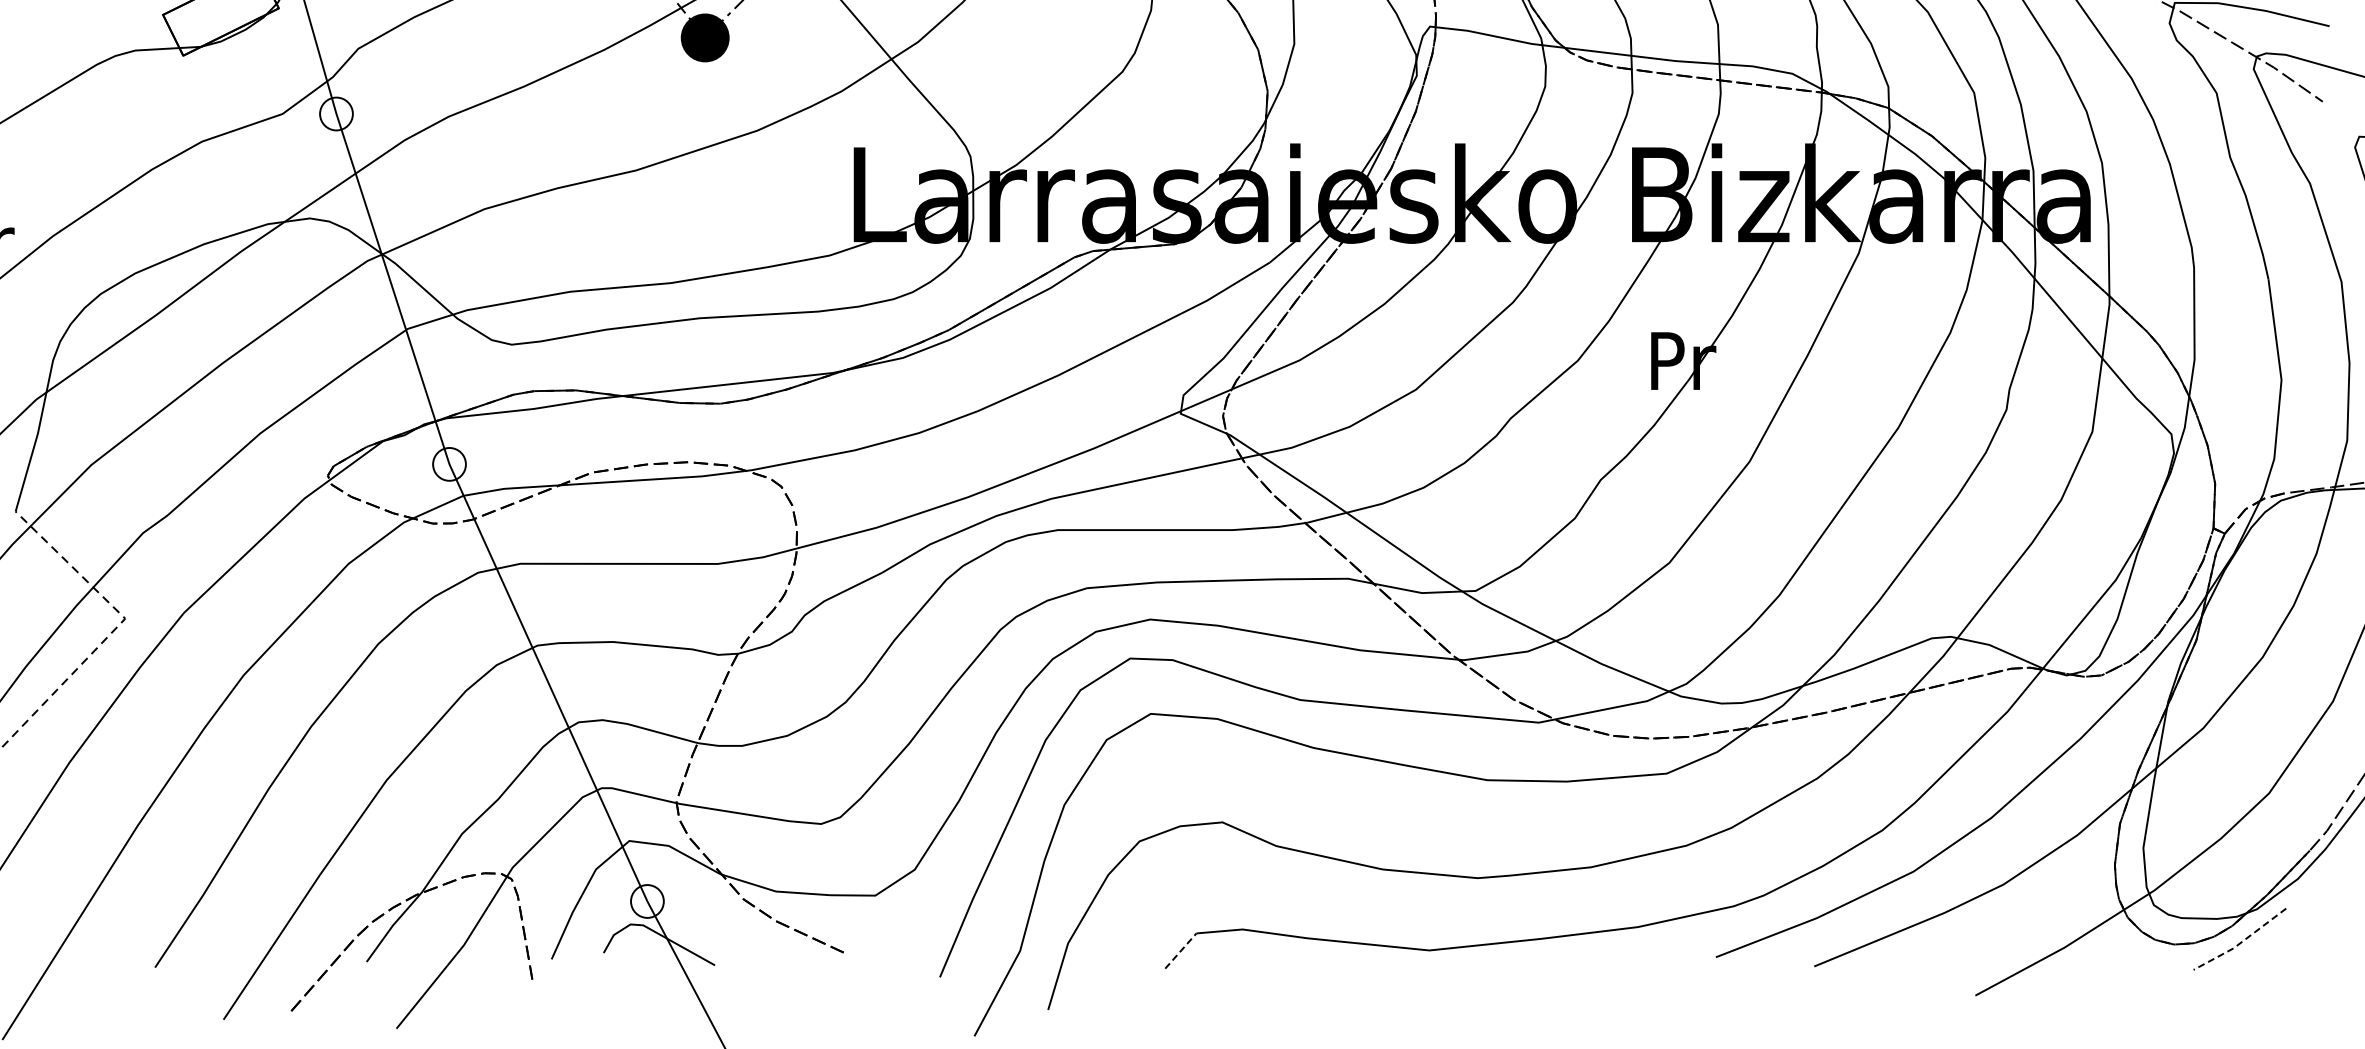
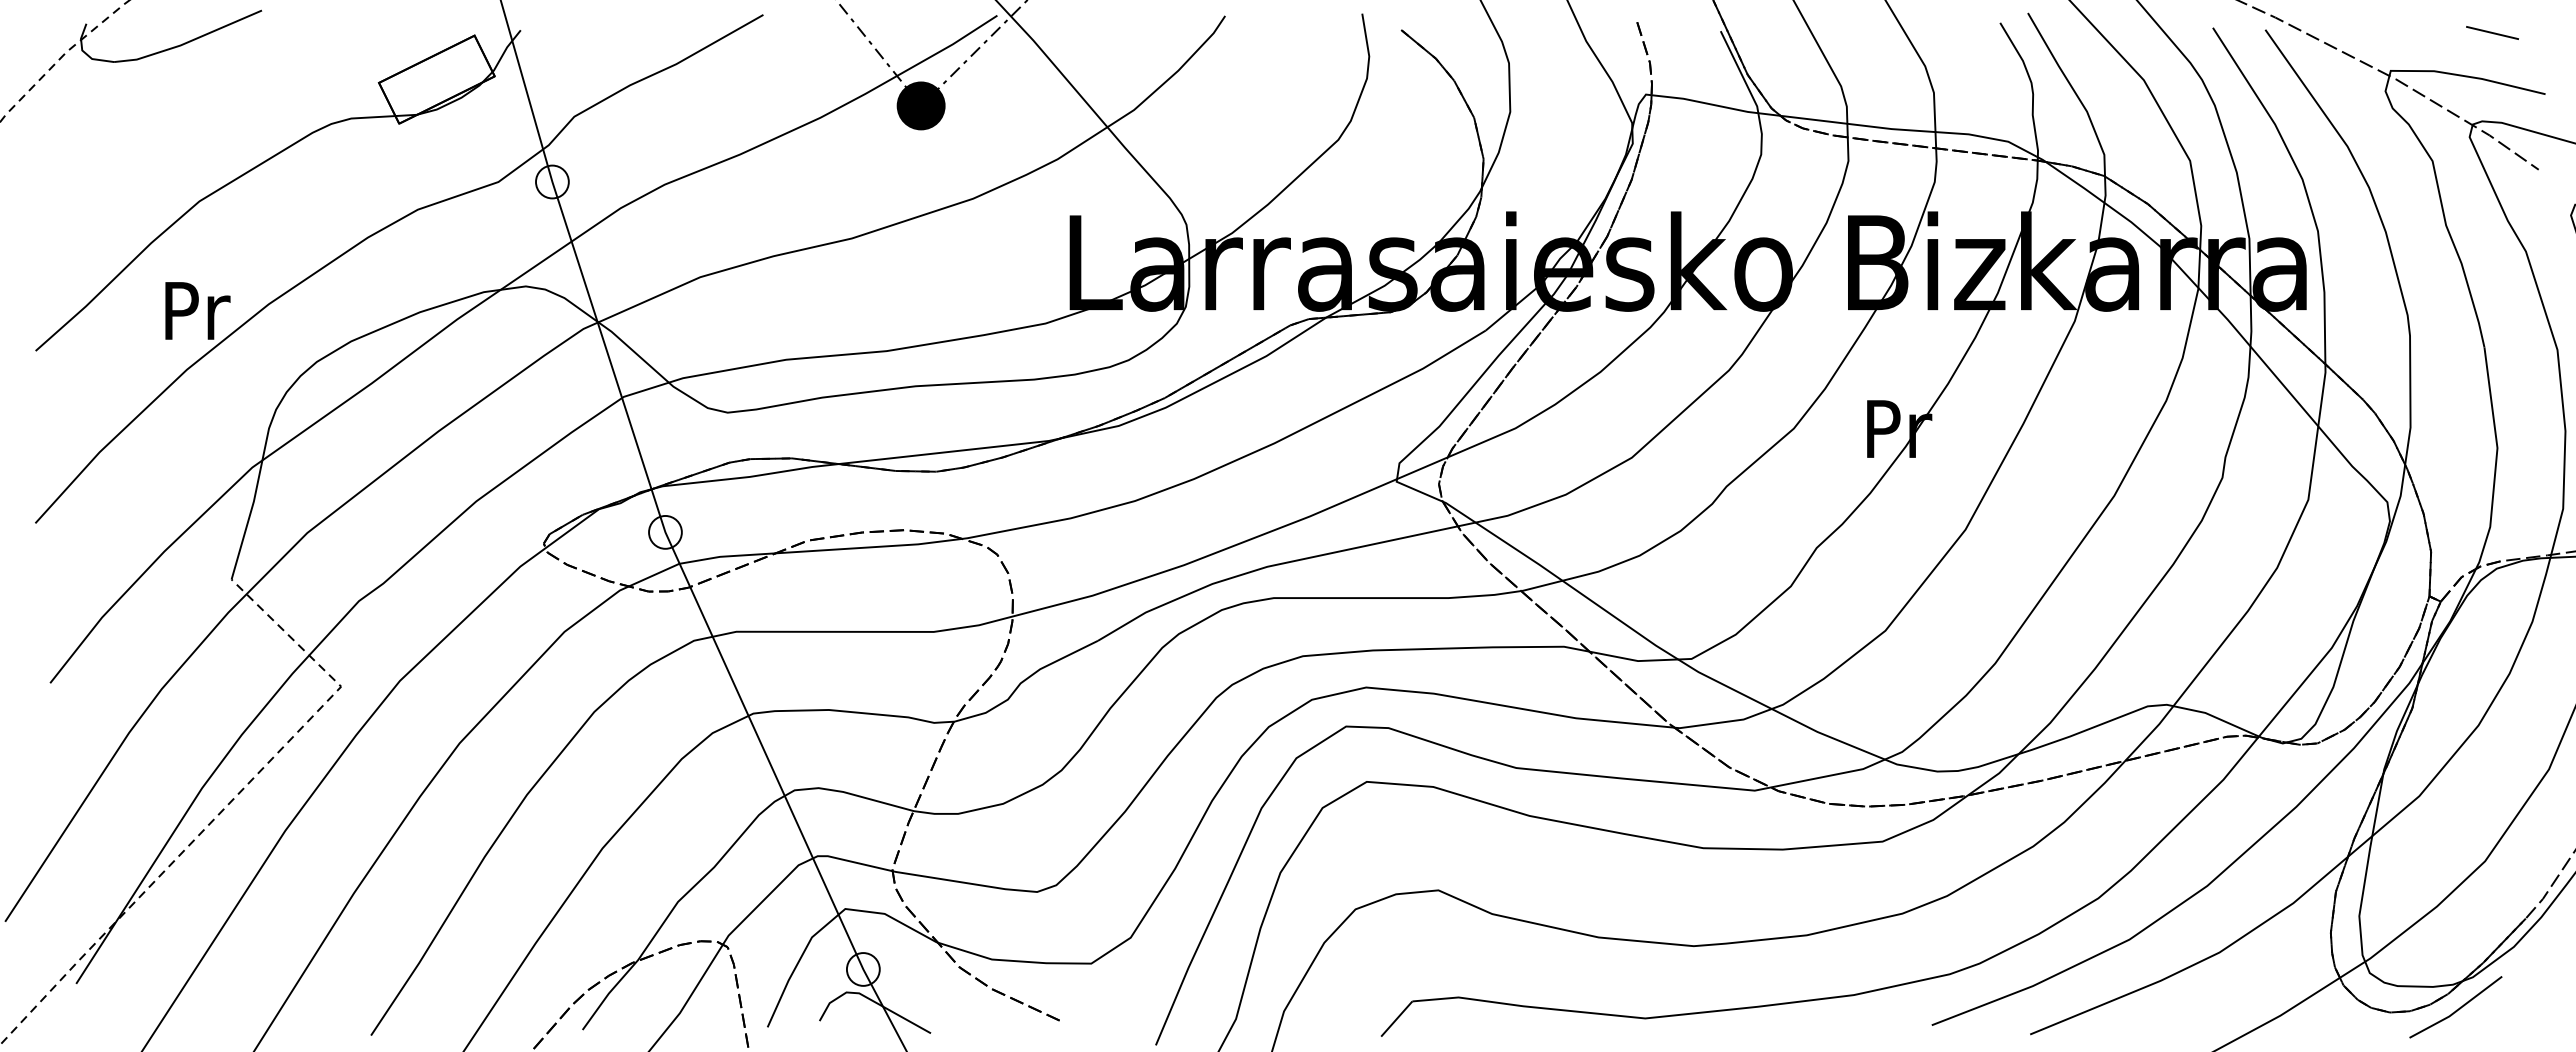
line: (2241, 942) -> (2457, 1010), dashed -> solid
line: (1180, 951) -> (1396, 1019), dashed -> solid

